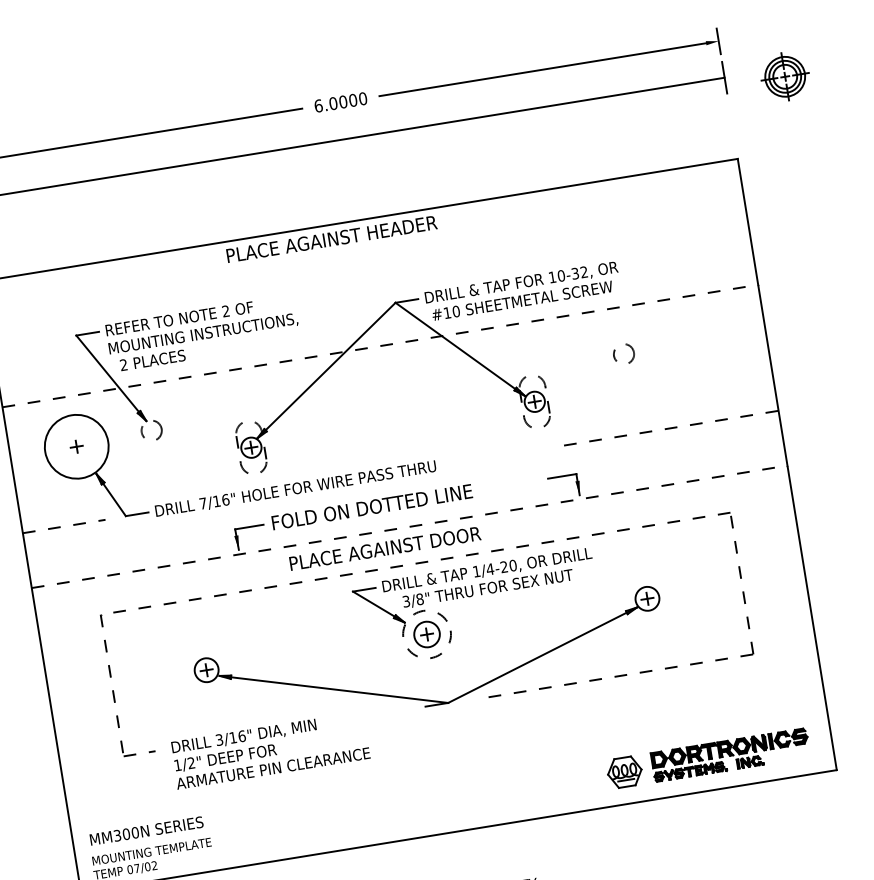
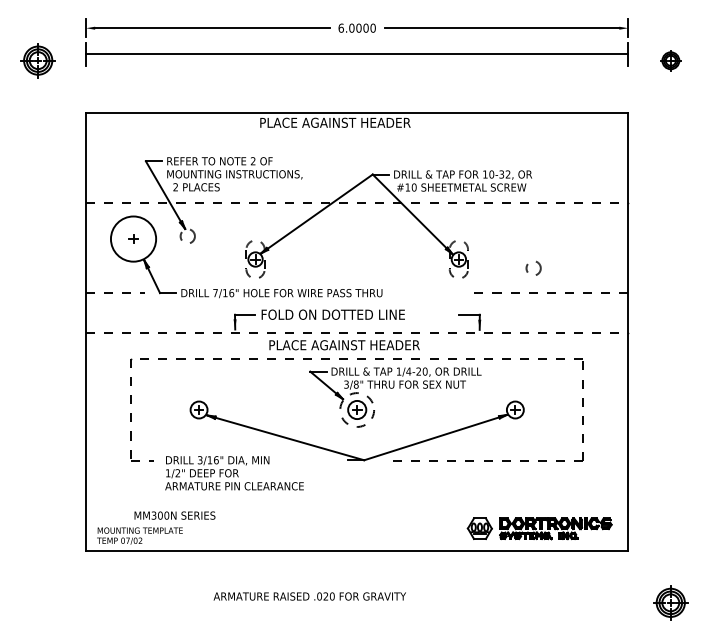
part: (784, 76) -> (670, 60), size x0.6
circle: (623, 353) -> (533, 267), moved
text: (465, 535) -> (395, 345), PLACE AGAINST DOOR -> PLACE AGAINST HEADER
text: (146, 830) -> (174, 515), moved

